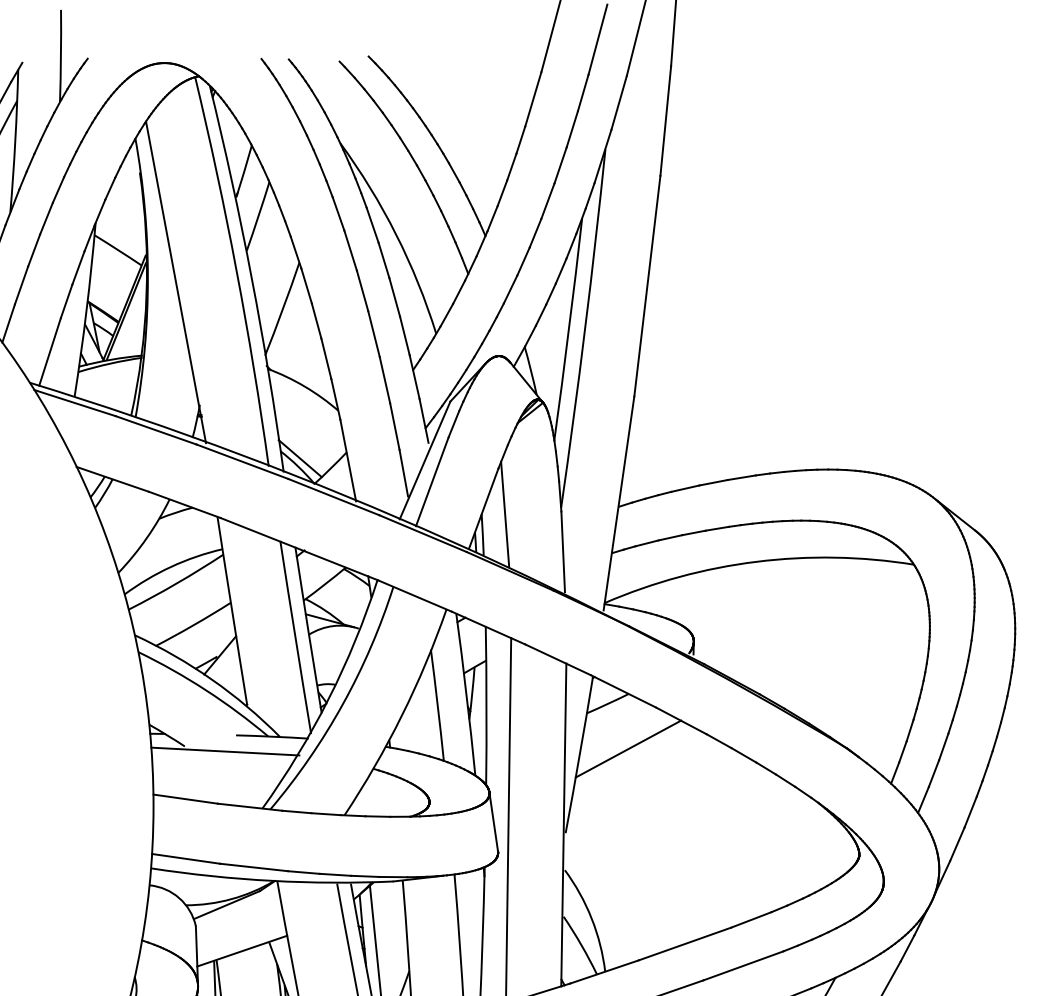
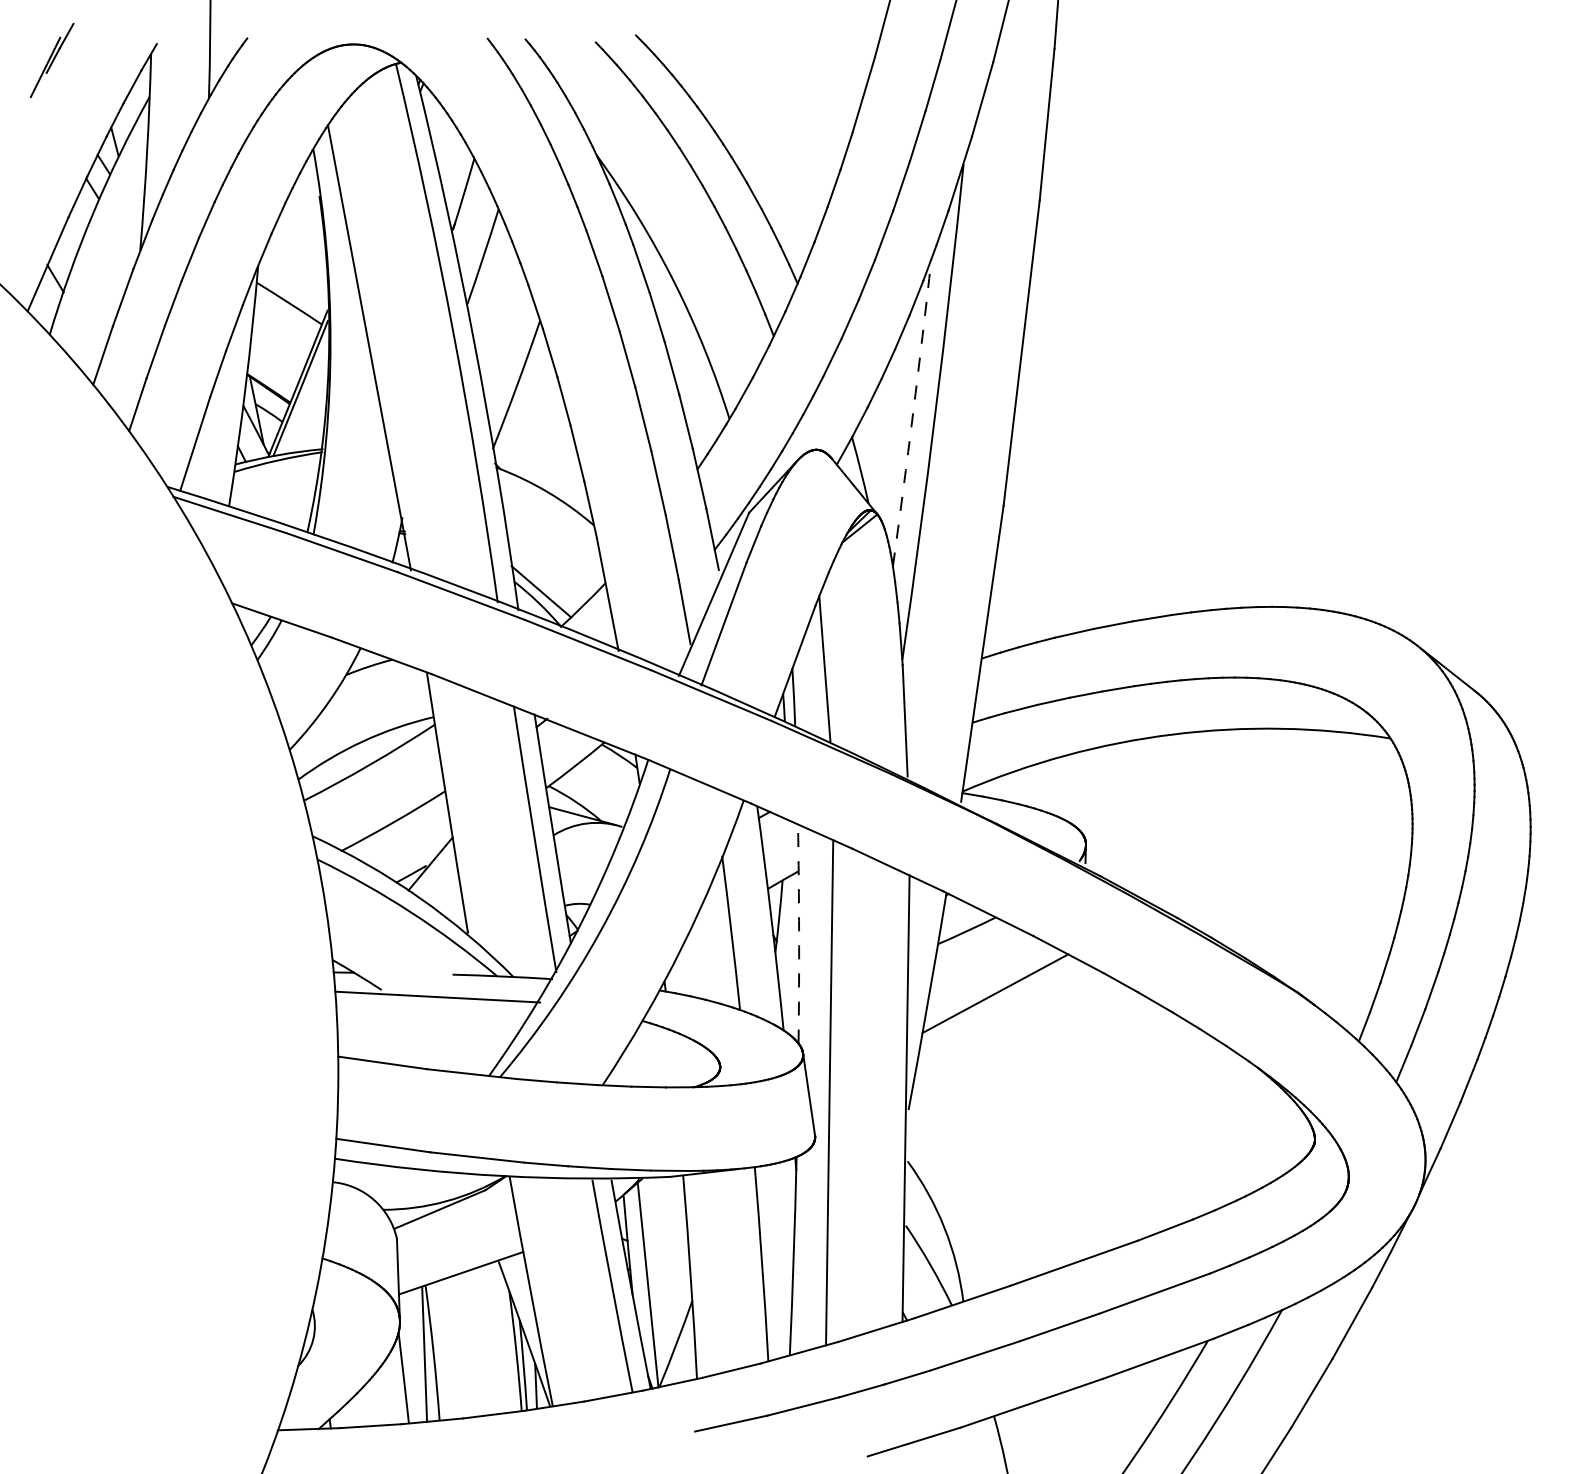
arc: (569, 329) -> (913, 413), solid -> dashed
arc: (486, 705) -> (799, 933), solid -> dashed

